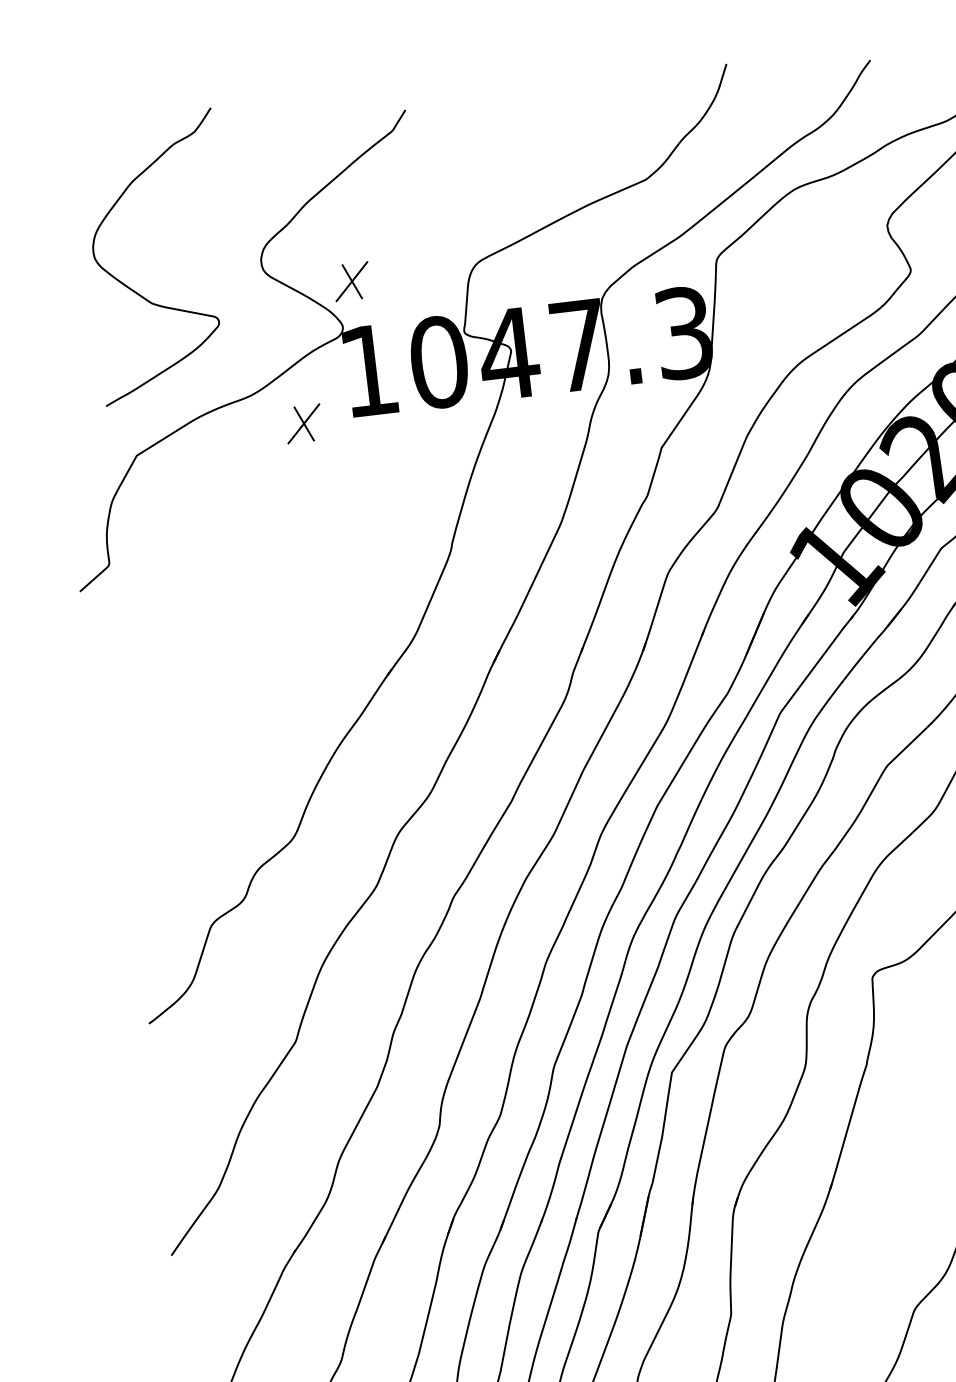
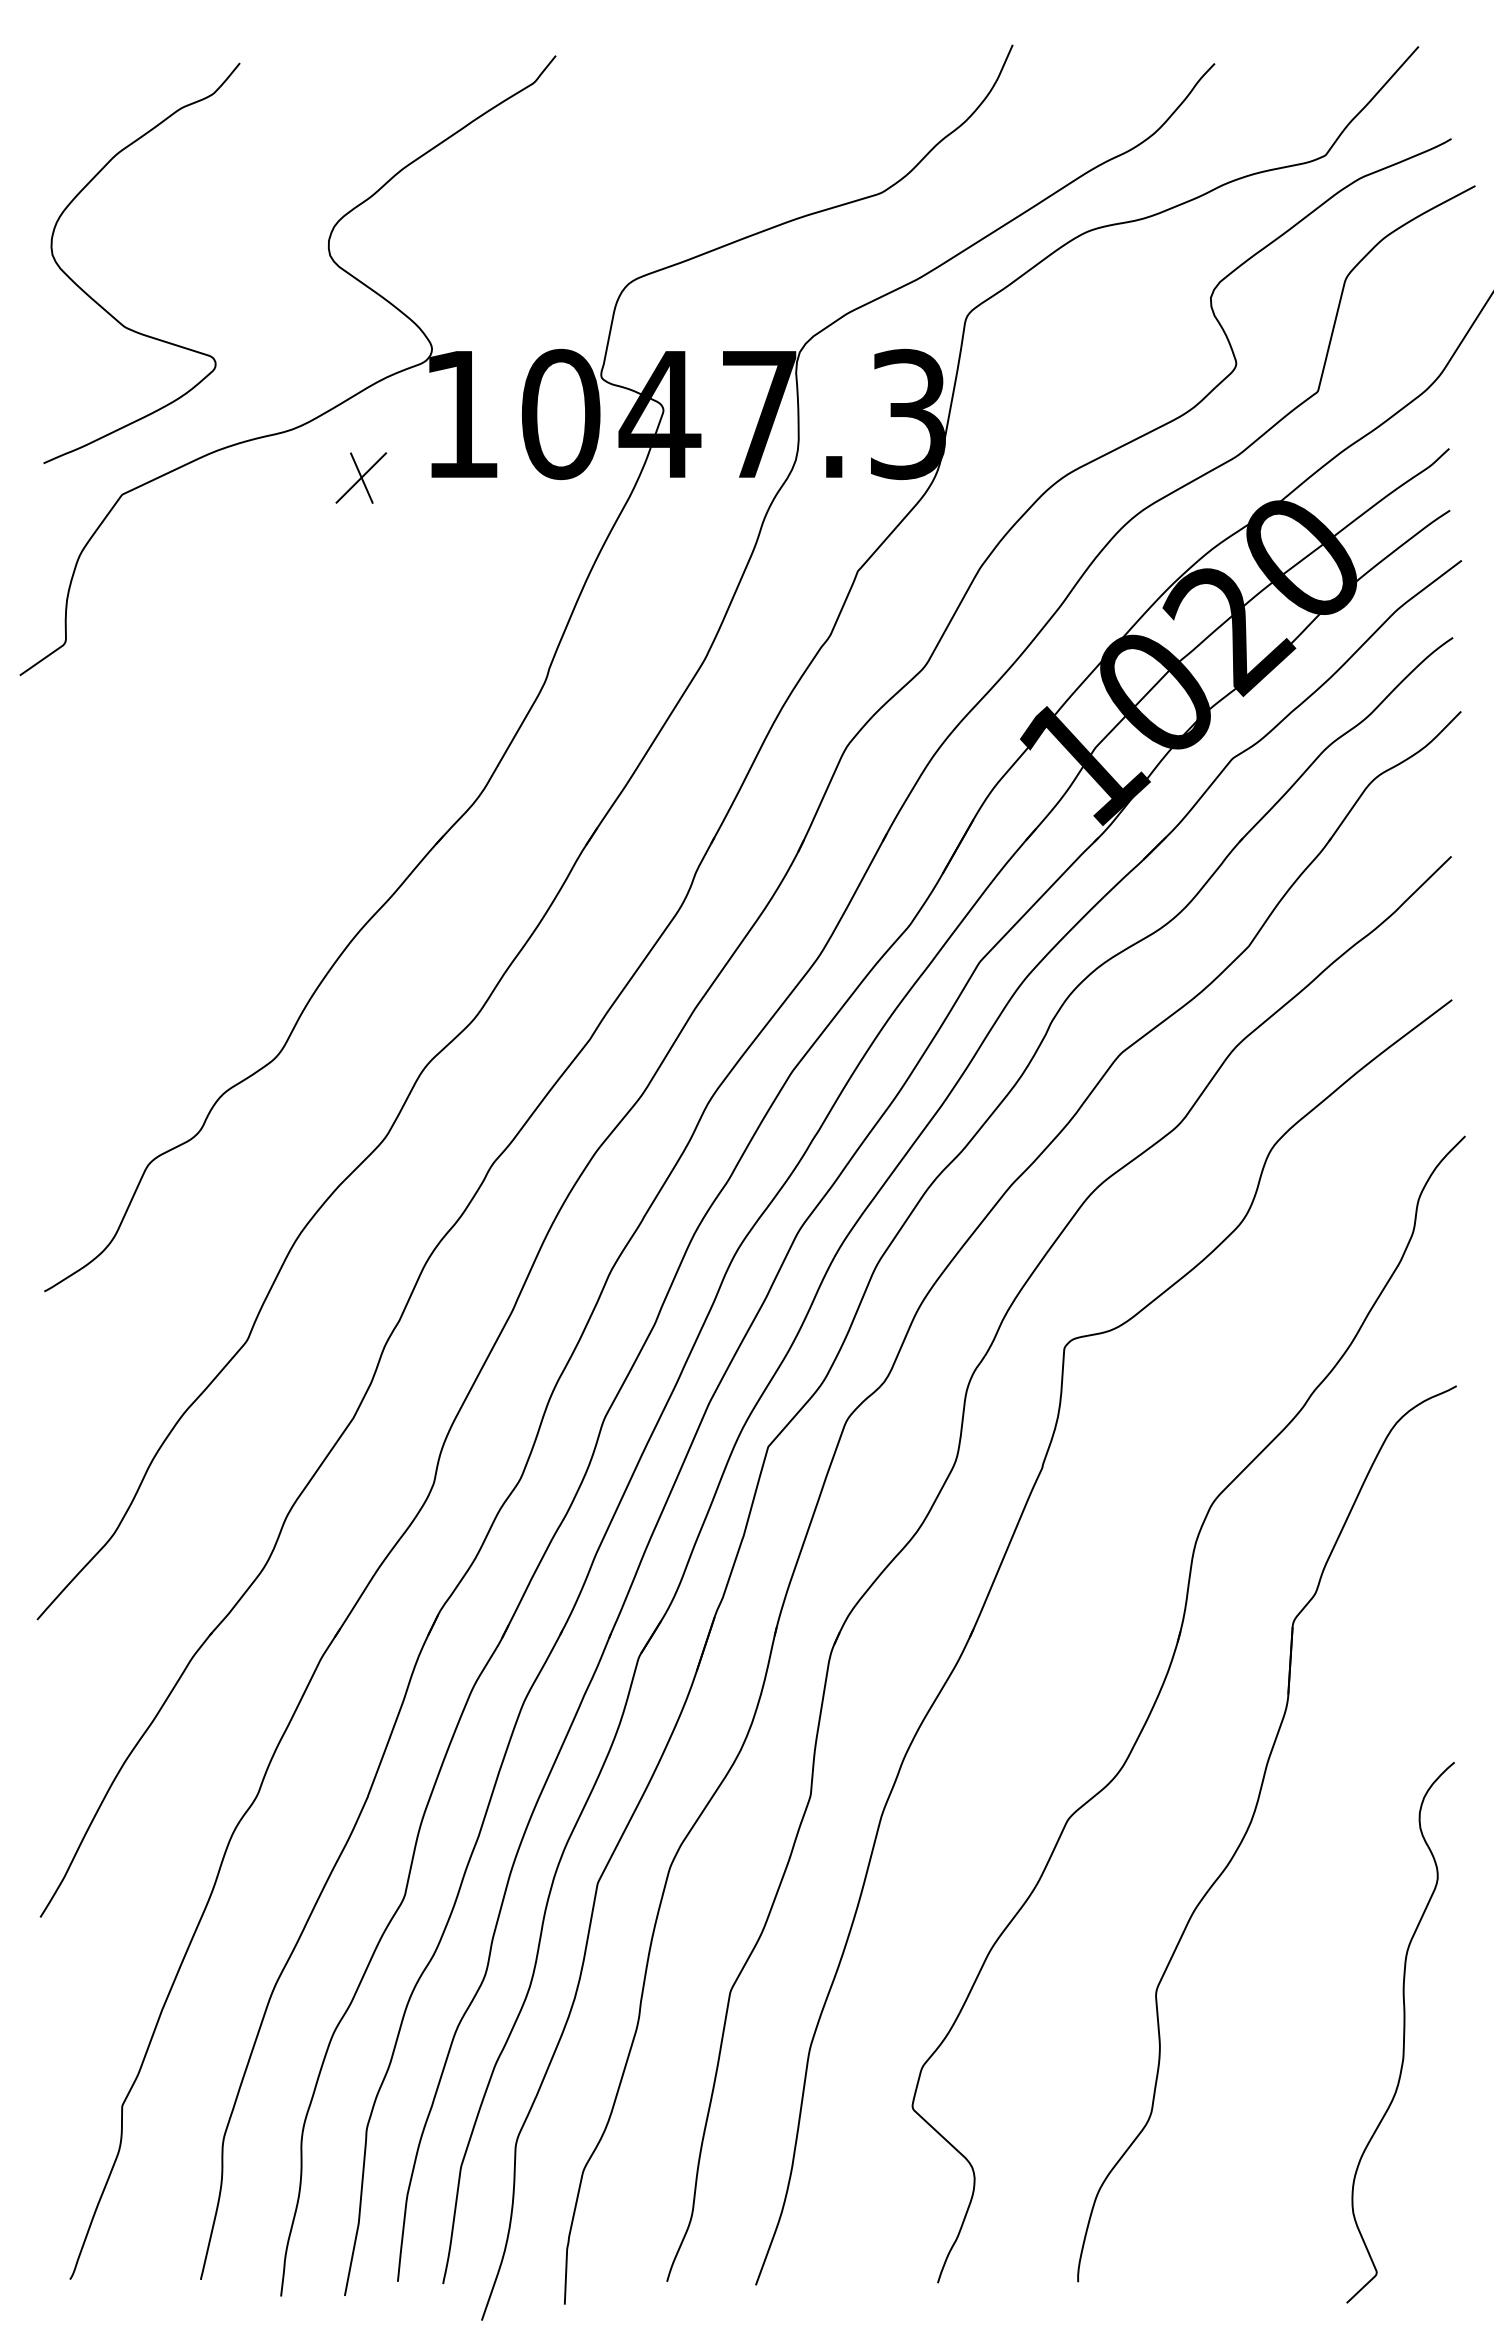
part: (352, 281) -> (452, 286), removed
curve: (132, 289) -> (100, 304), moved

